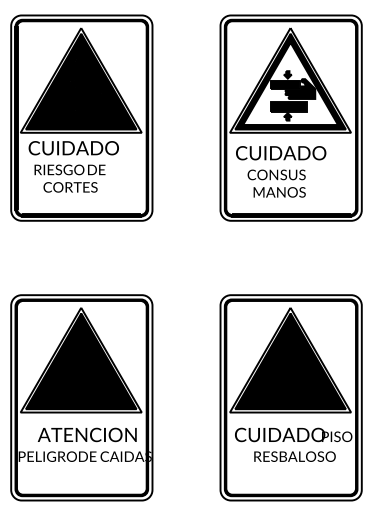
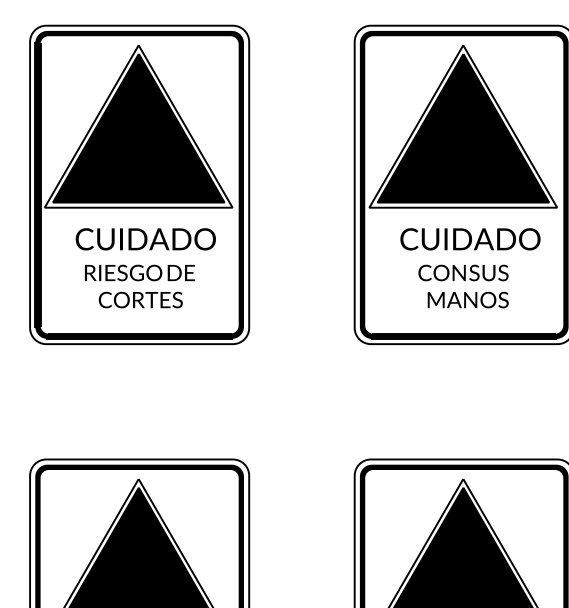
fill: (290, 83) -> (463, 131), added
text: (73, 166) -> (145, 267), moved
text: (281, 171) -> (470, 267), moved

